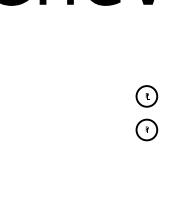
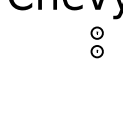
part: (145, 113) -> (96, 42), moved

